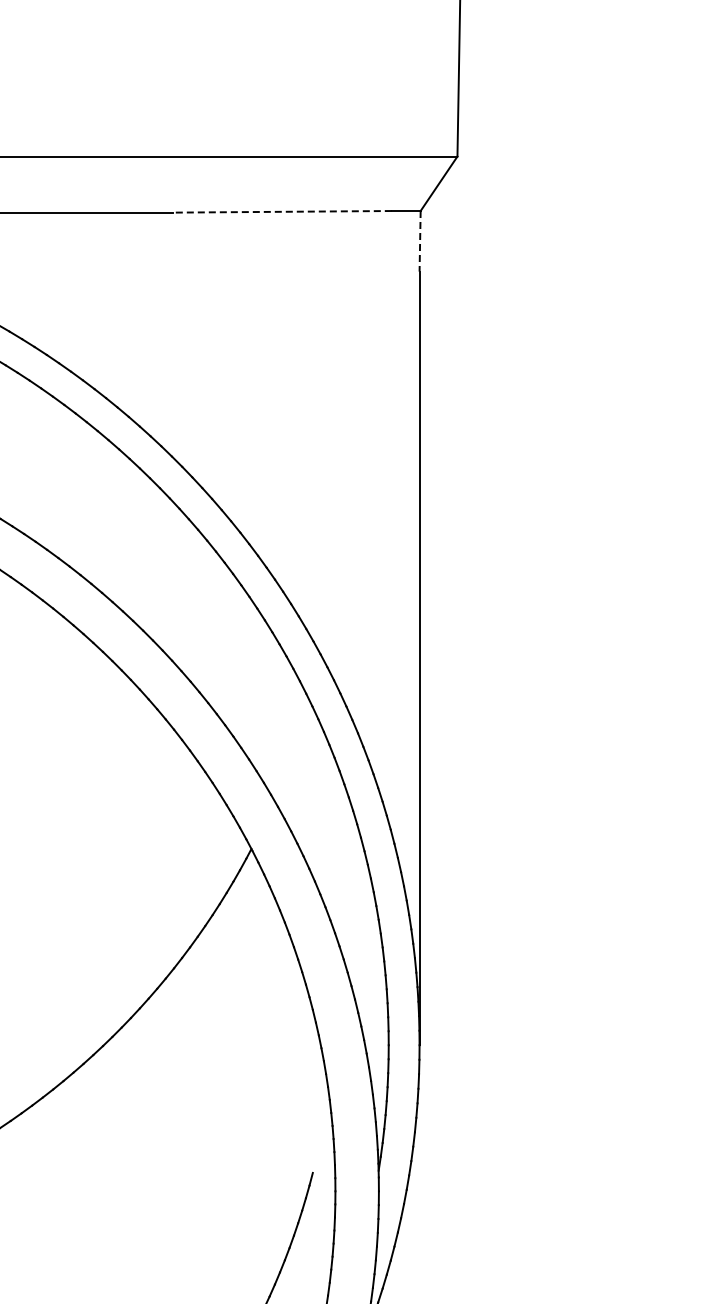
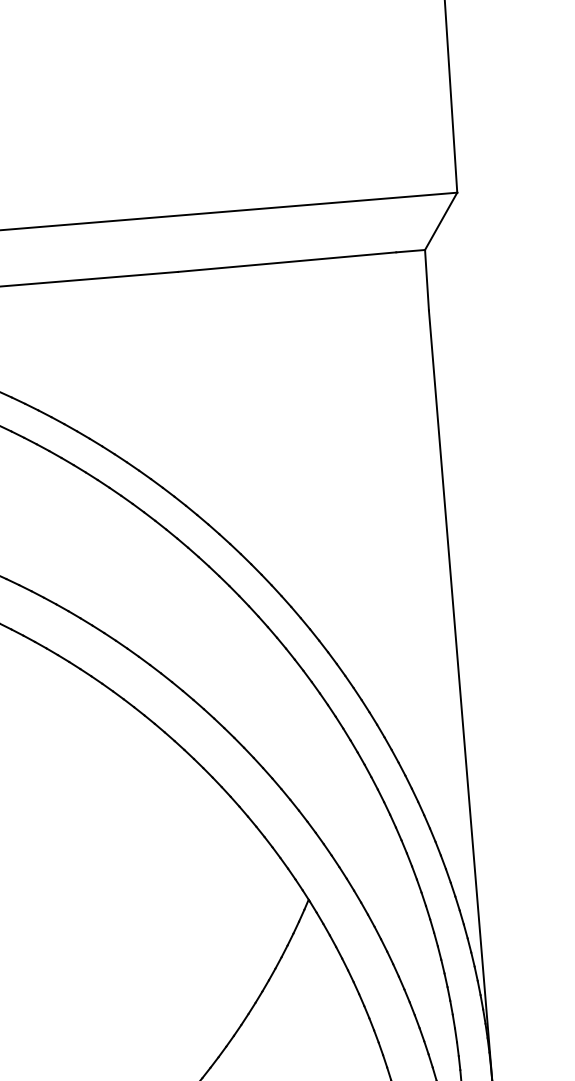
line: (282, 211) -> (287, 261), dashed -> solid
line: (420, 241) -> (427, 280), dashed -> solid

